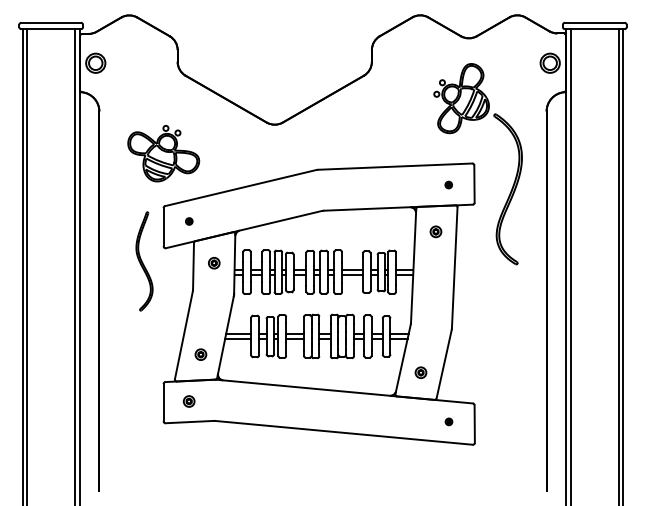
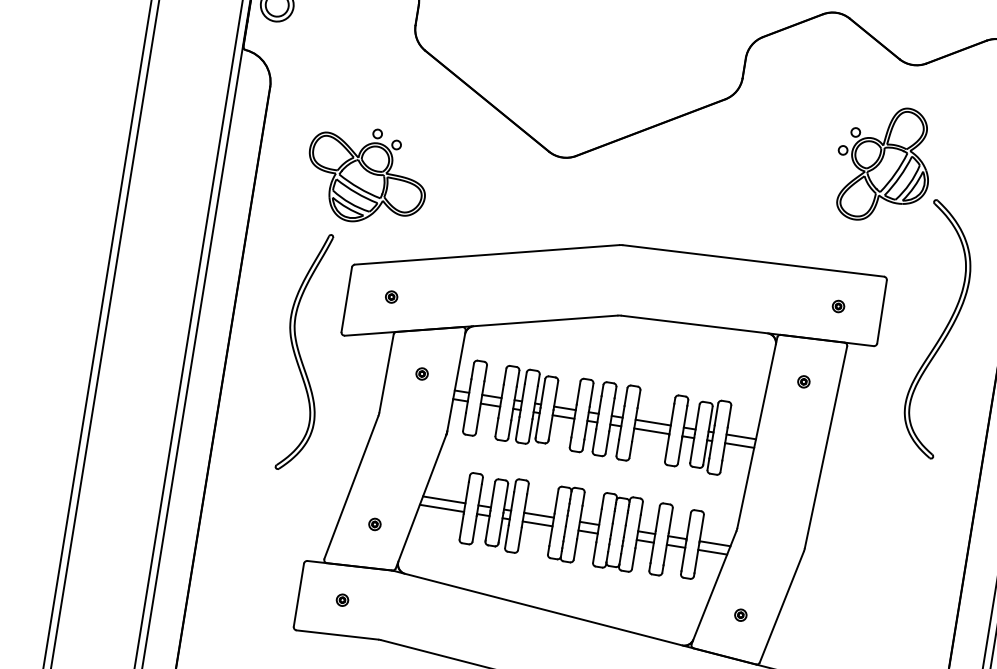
part: (435, 231) -> (803, 381), size x0.62
part: (144, 261) -> (305, 352), size x1.43
part: (213, 262) -> (421, 372), size x0.62
part: (200, 354) -> (374, 524), size x0.62
part: (421, 372) -> (741, 614), size x0.62
part: (189, 401) -> (342, 600), size x0.62

